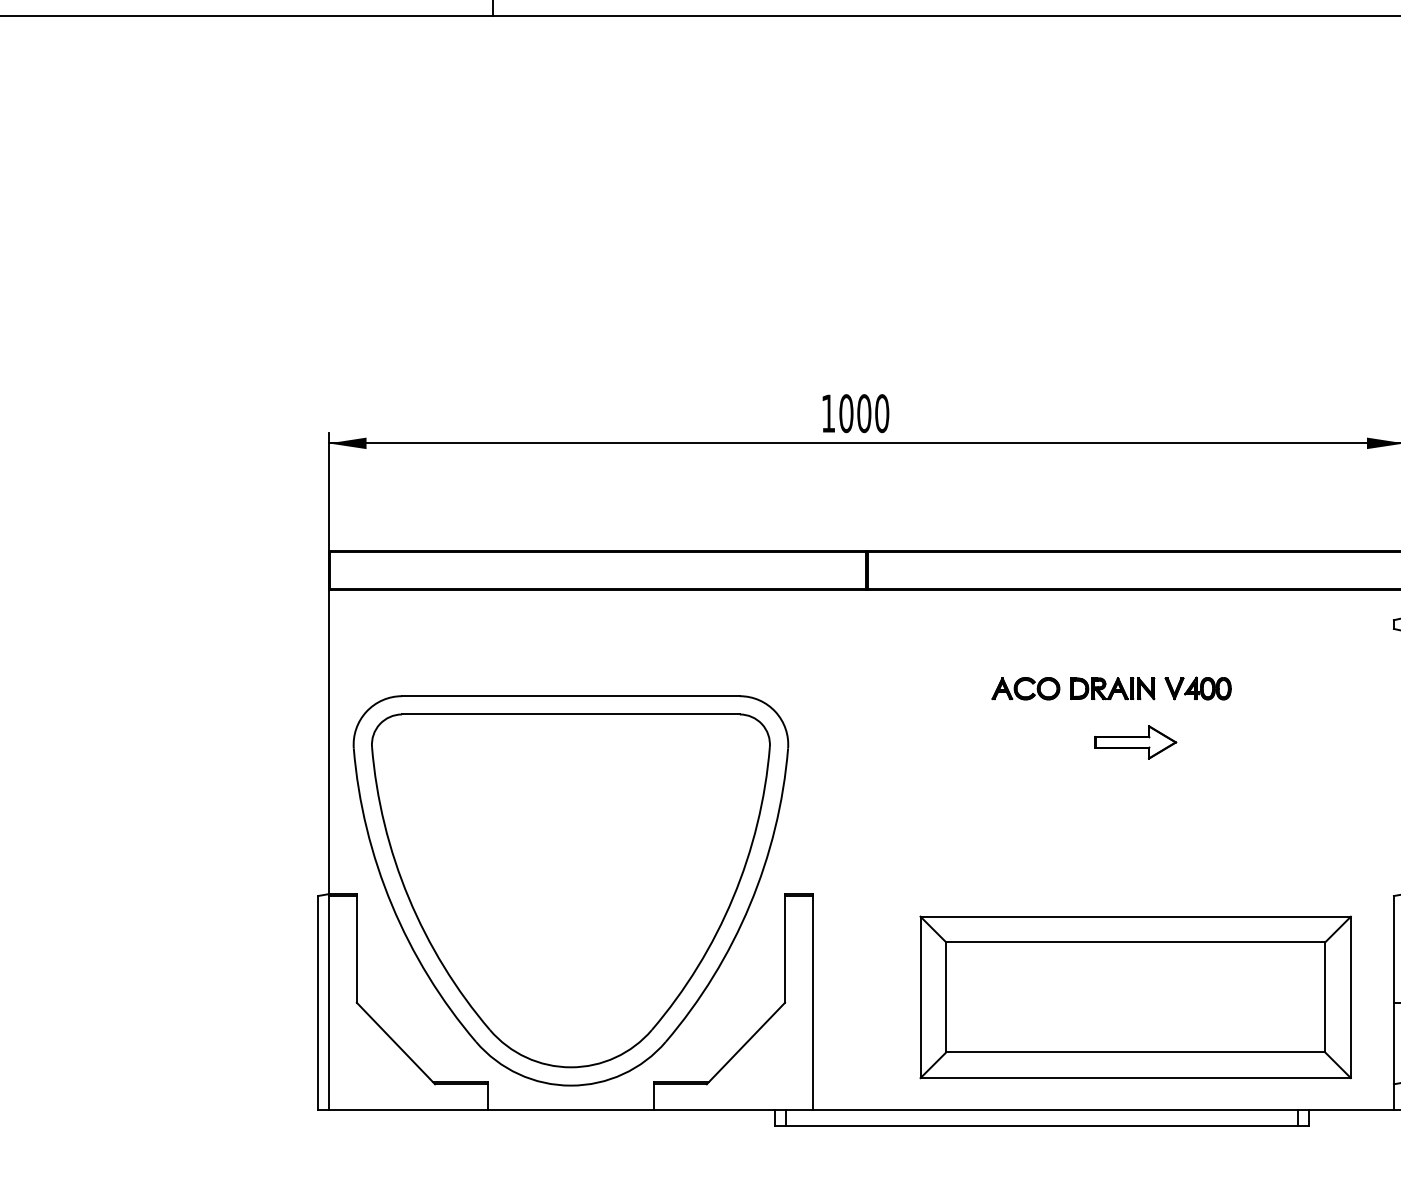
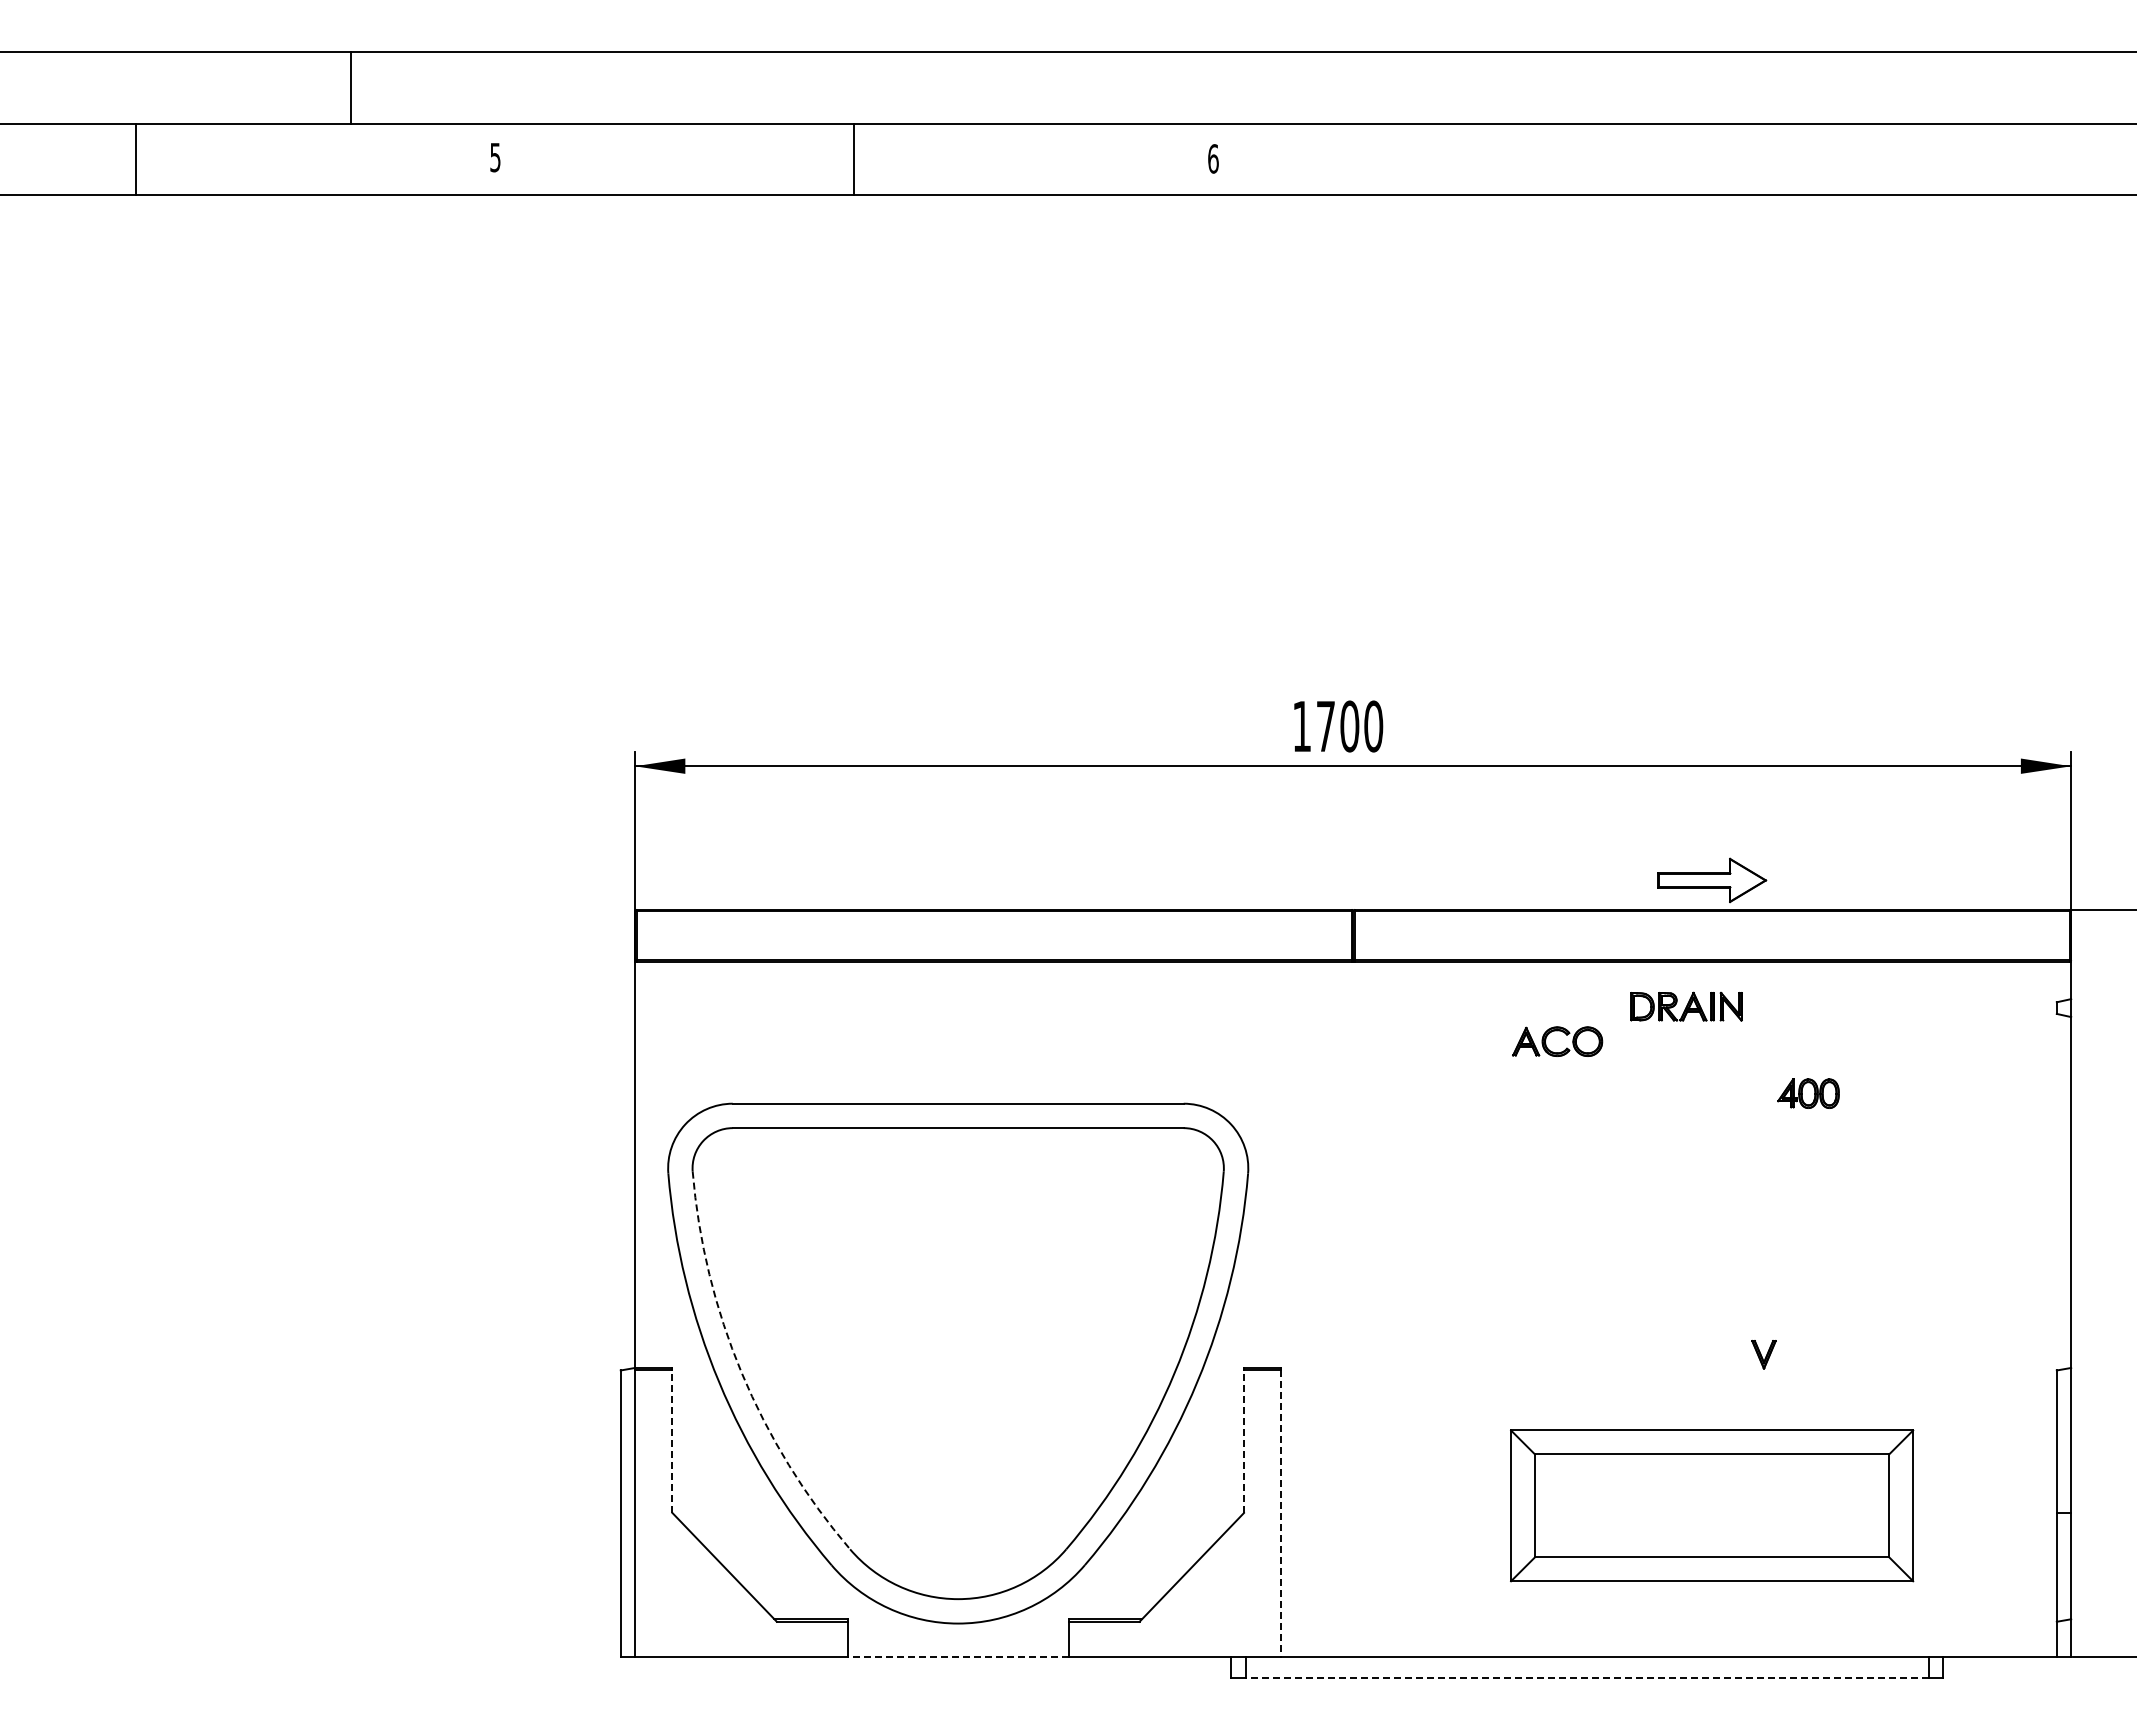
text: (846, 413) -> (1325, 726), 1000 -> 1700
part: (1025, 681) -> (1557, 1031), moved
part: (1112, 688) -> (1686, 1006), moved
part: (1174, 688) -> (1763, 1354), moved
part: (1135, 742) -> (1712, 880), moved
arc: (408, 897) -> (741, 1372), solid -> dashed
line: (356, 949) -> (672, 1441), solid -> dashed
line: (785, 949) -> (1244, 1441), solid -> dashed
part: (1135, 997) -> (1711, 1505), size x0.7
line: (813, 1003) -> (1281, 1514), solid -> dashed
line: (571, 1110) -> (958, 1656), solid -> dashed
line: (1042, 1126) -> (1587, 1678), solid -> dashed

